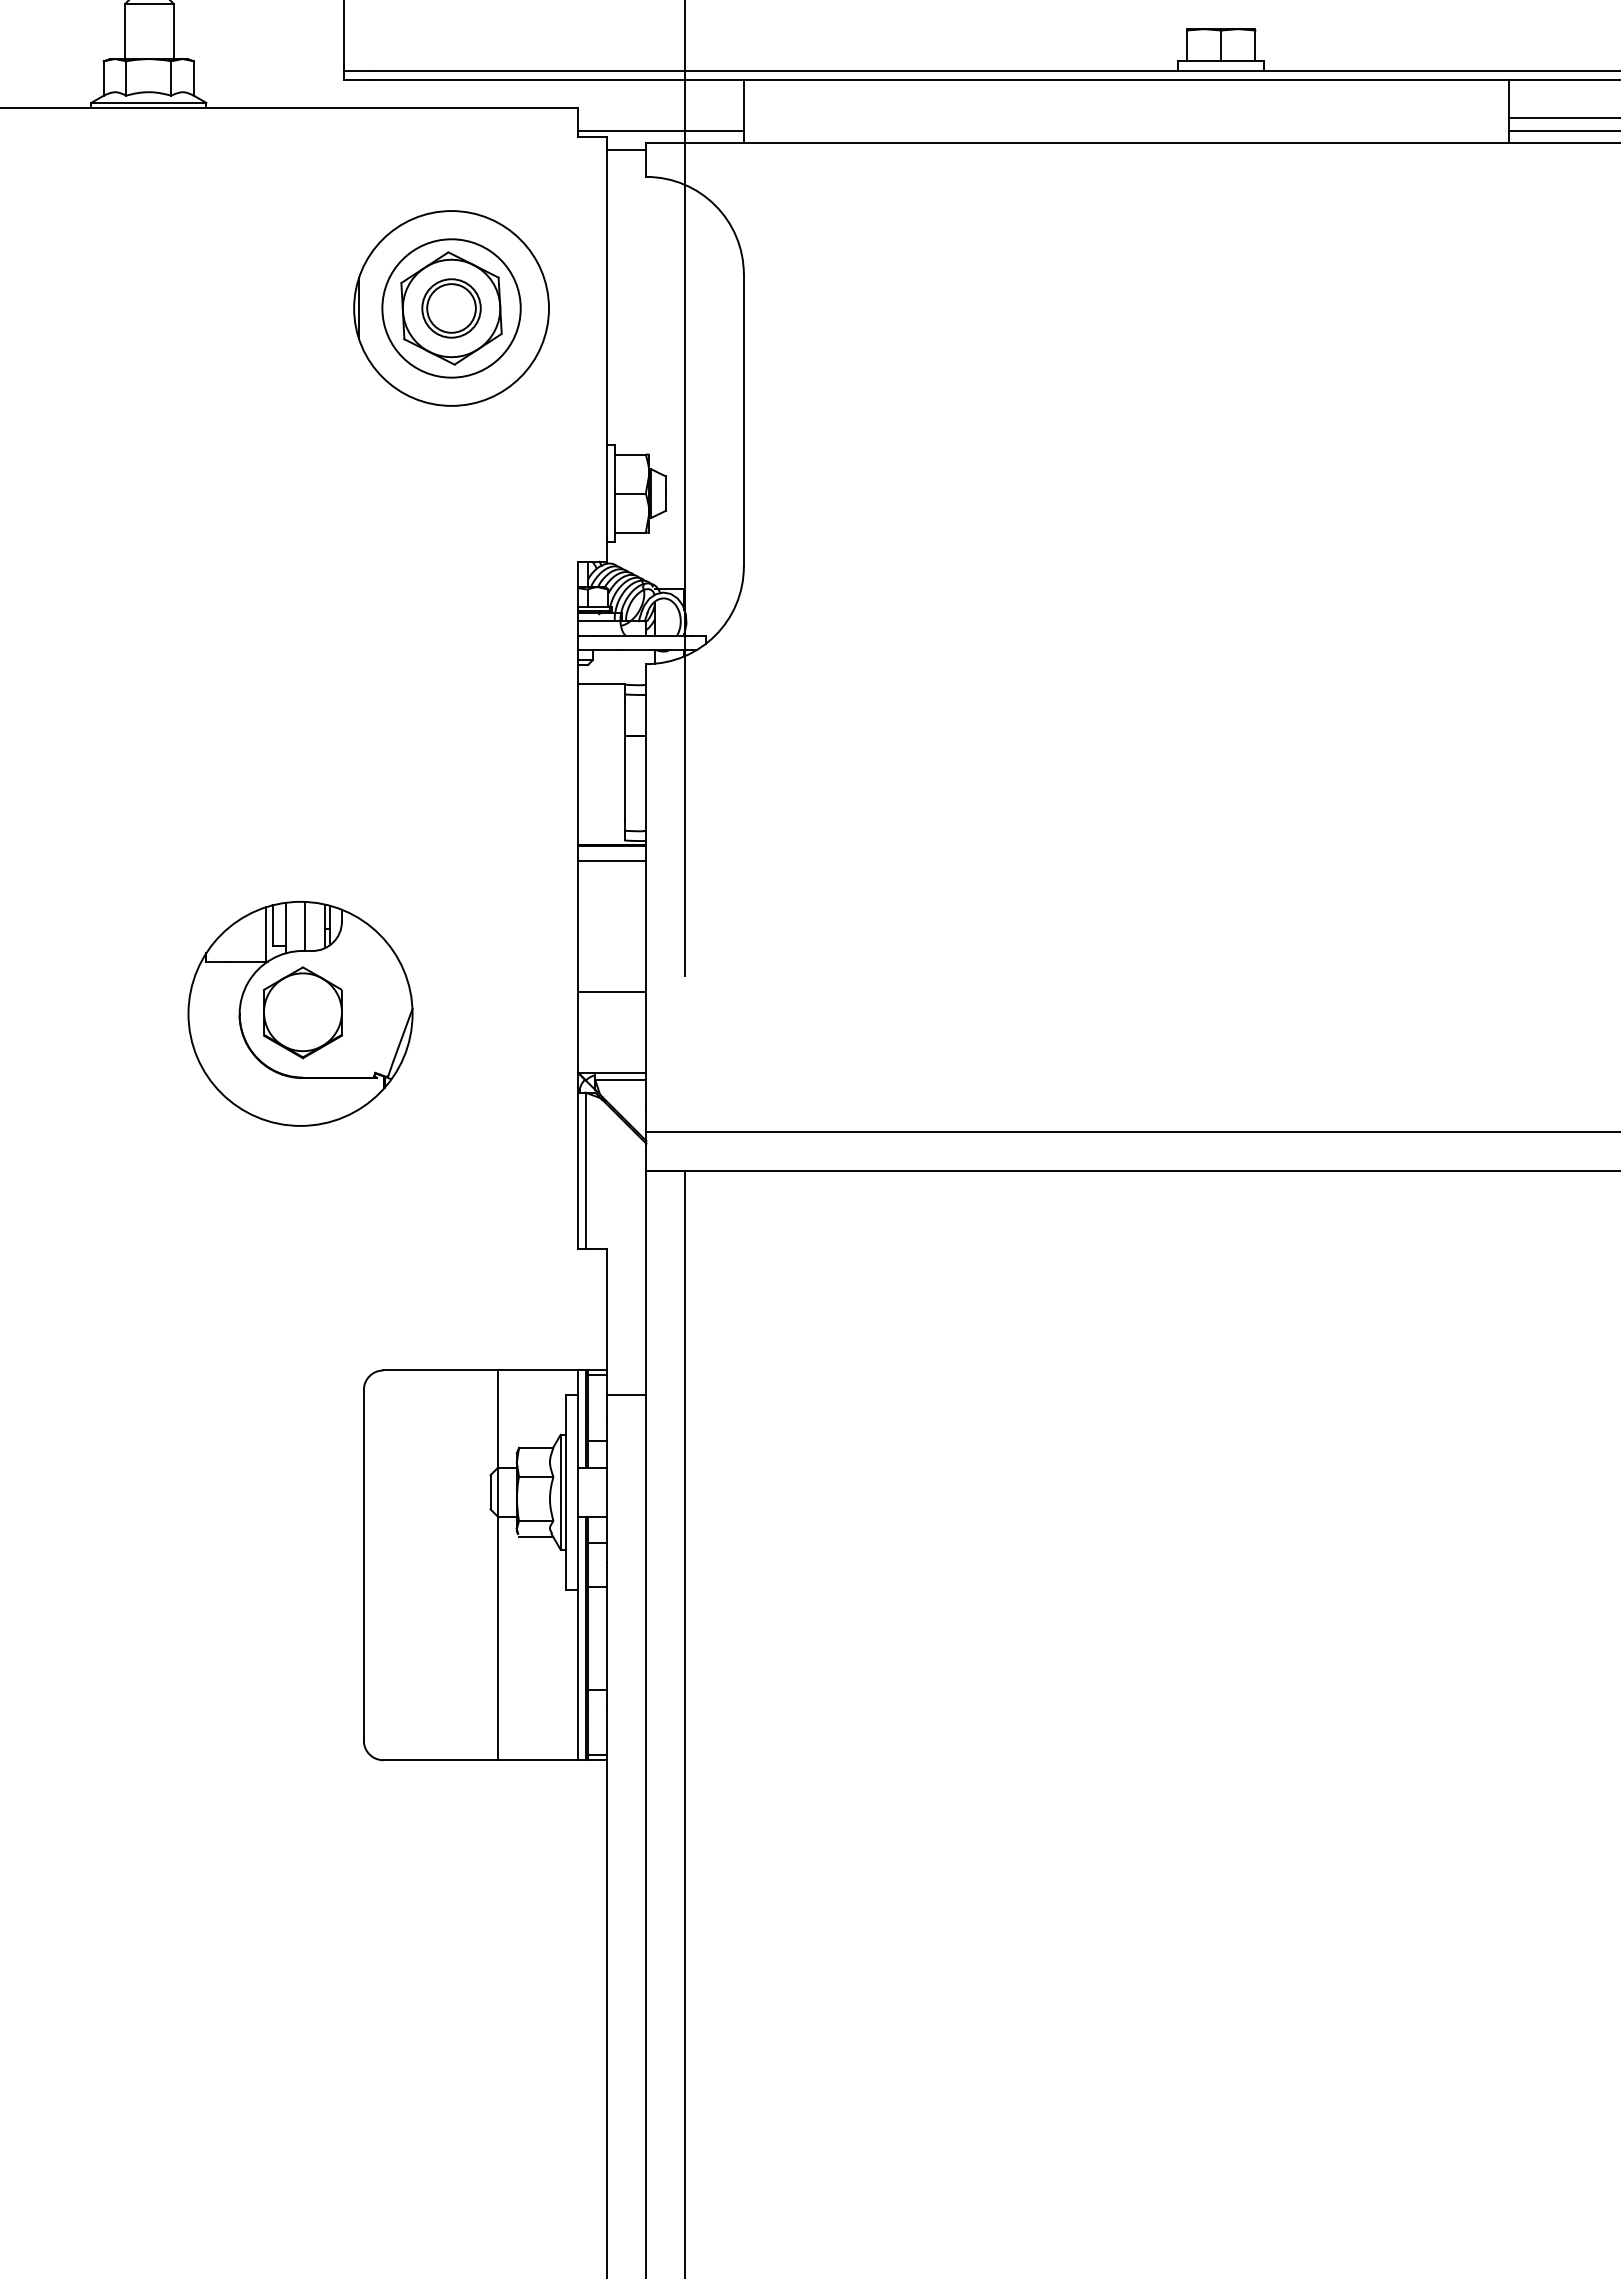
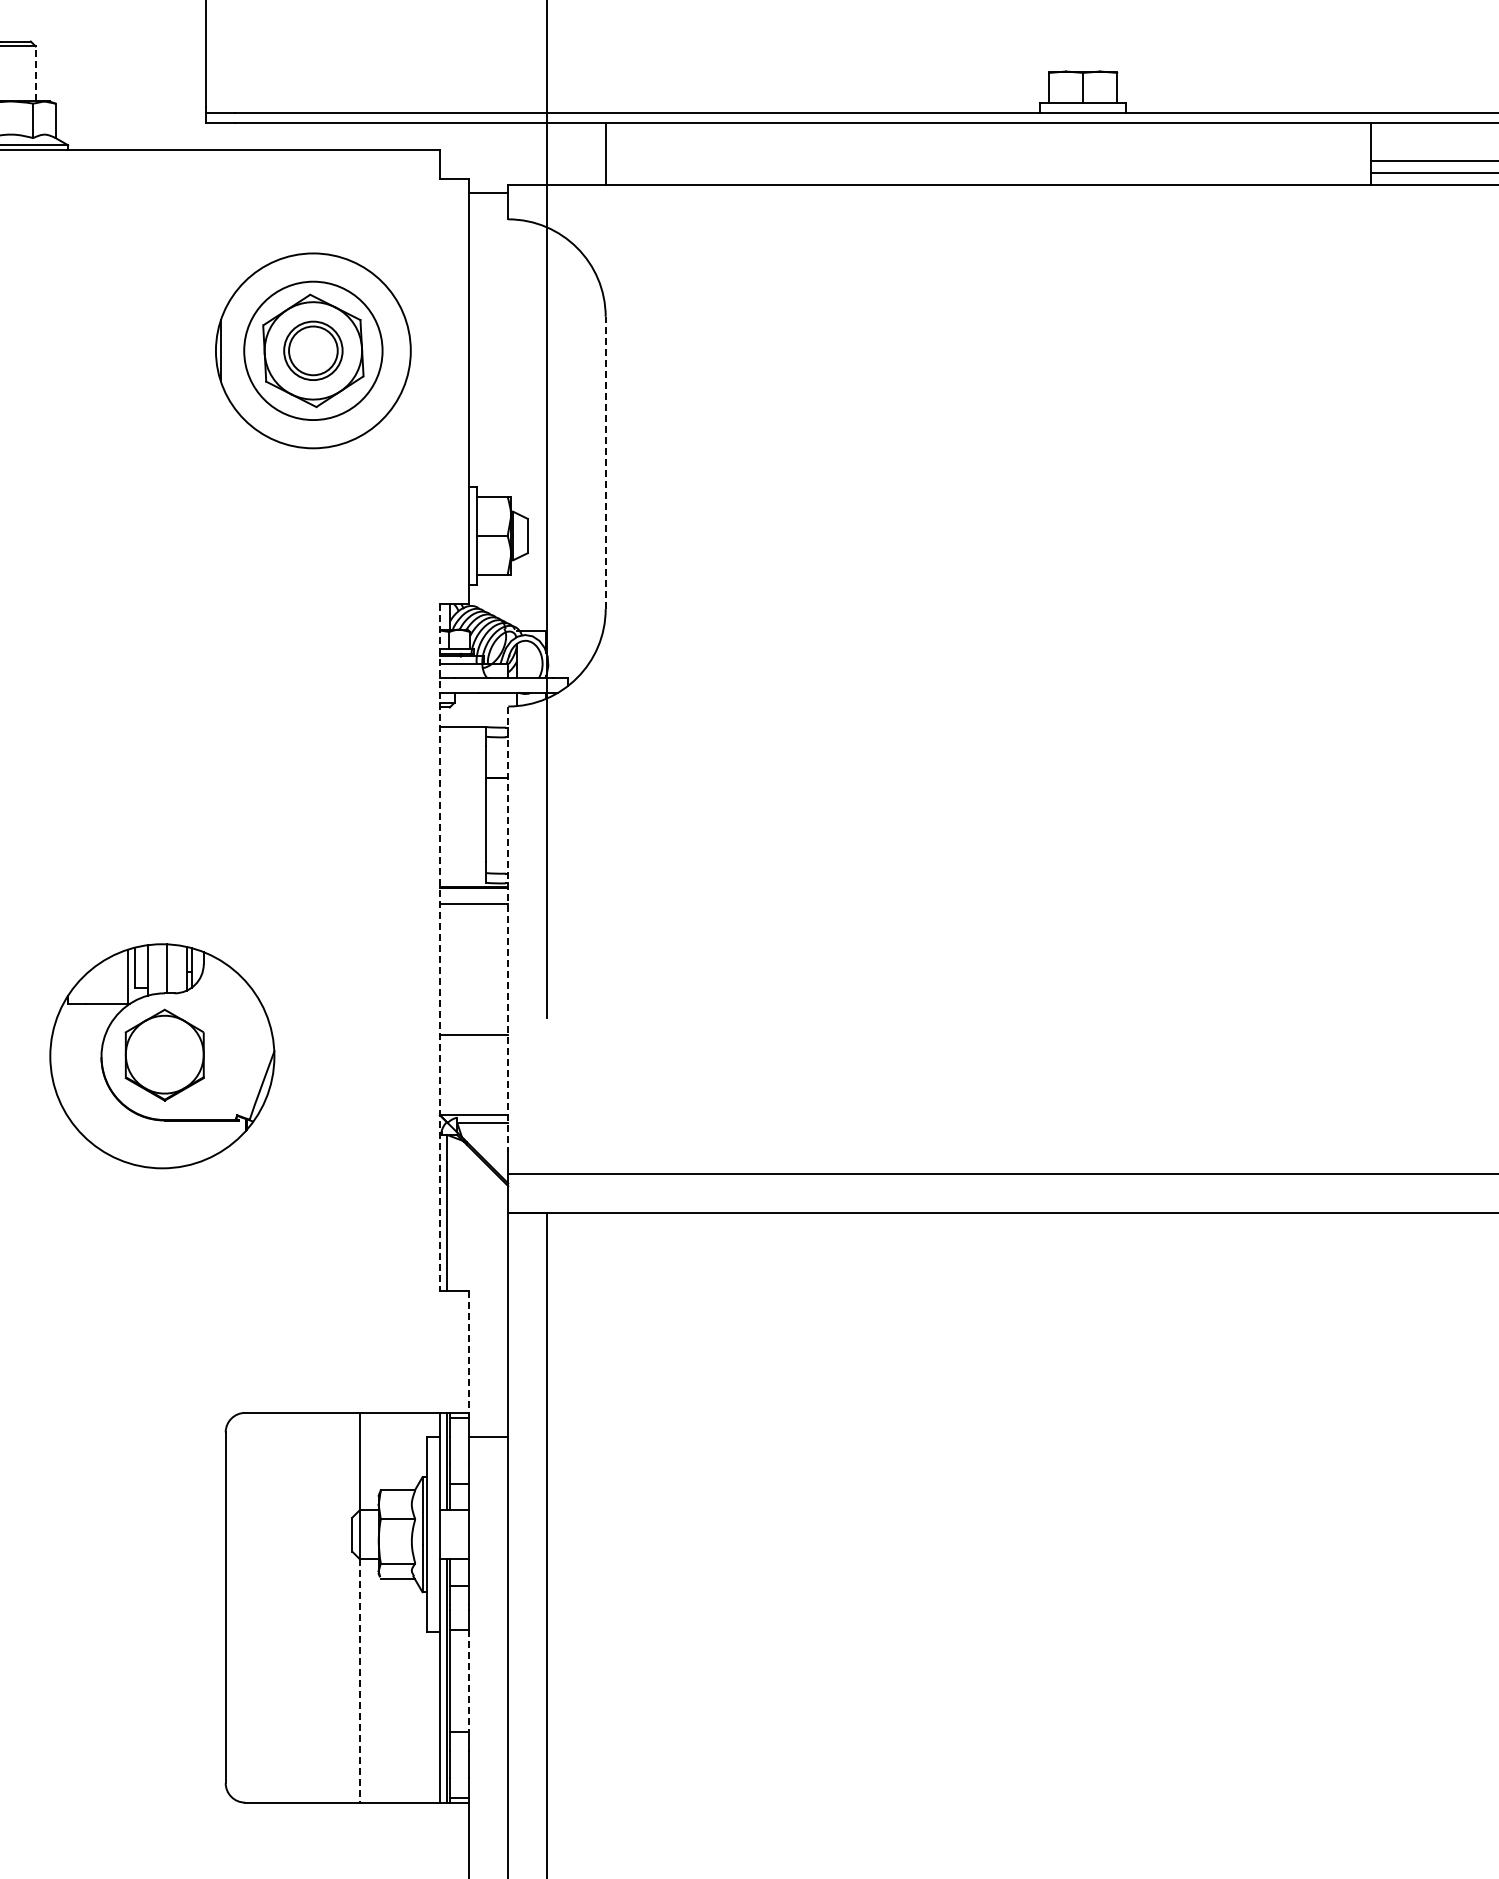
line: (173, 31) -> (35, 73), solid -> dashed
line: (661, 130) -> (523, 172), removed
line: (743, 420) -> (605, 462), solid -> dashed
line: (646, 885) -> (508, 927), solid -> dashed
line: (578, 905) -> (440, 947), solid -> dashed
line: (607, 1309) -> (469, 1351), solid -> dashed
line: (497, 1638) -> (359, 1680), solid -> dashed
line: (607, 1638) -> (469, 1680), solid -> dashed

